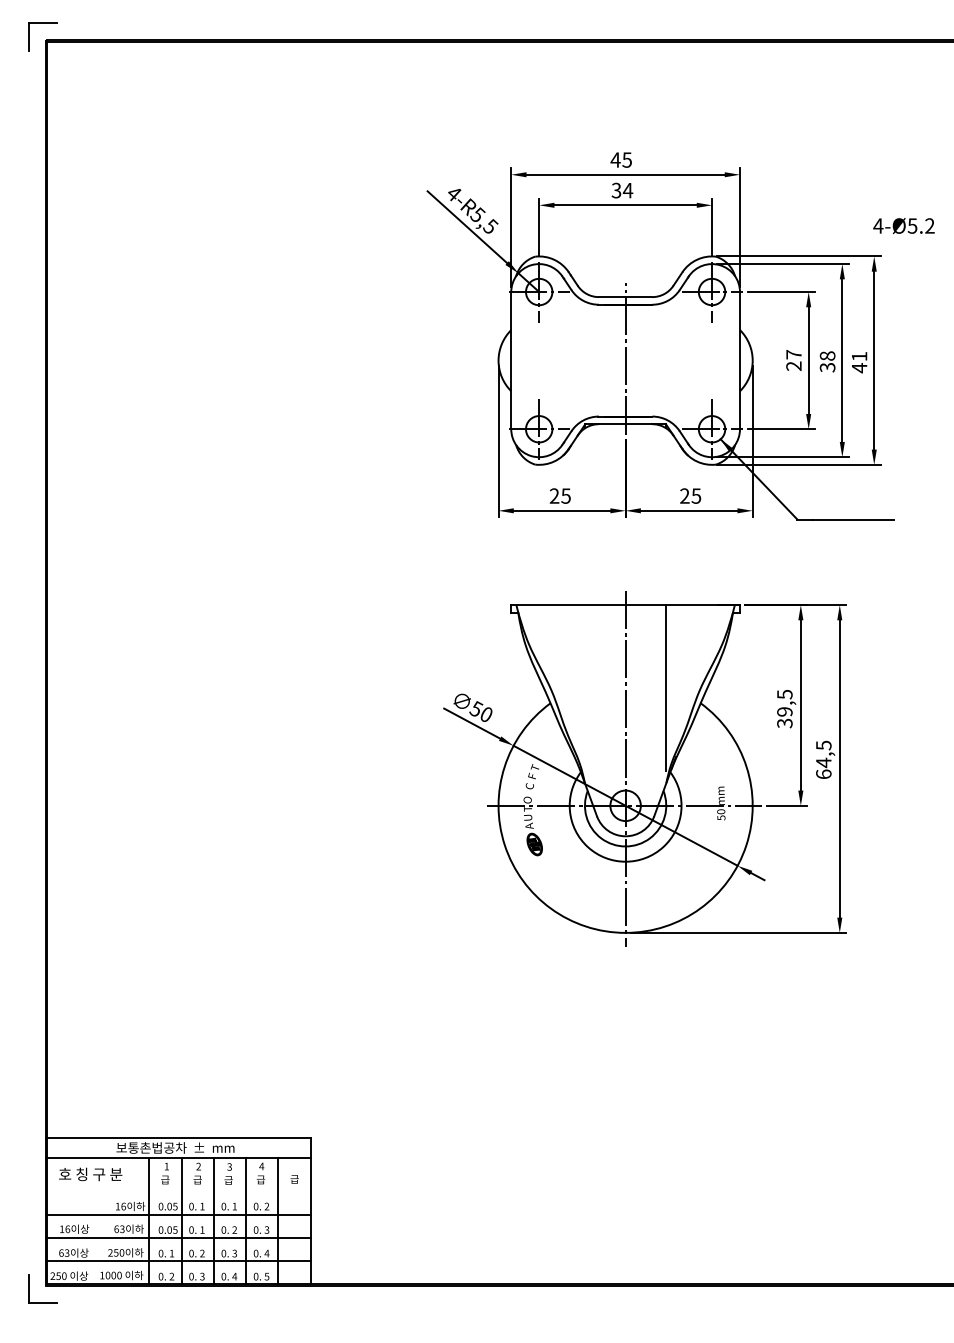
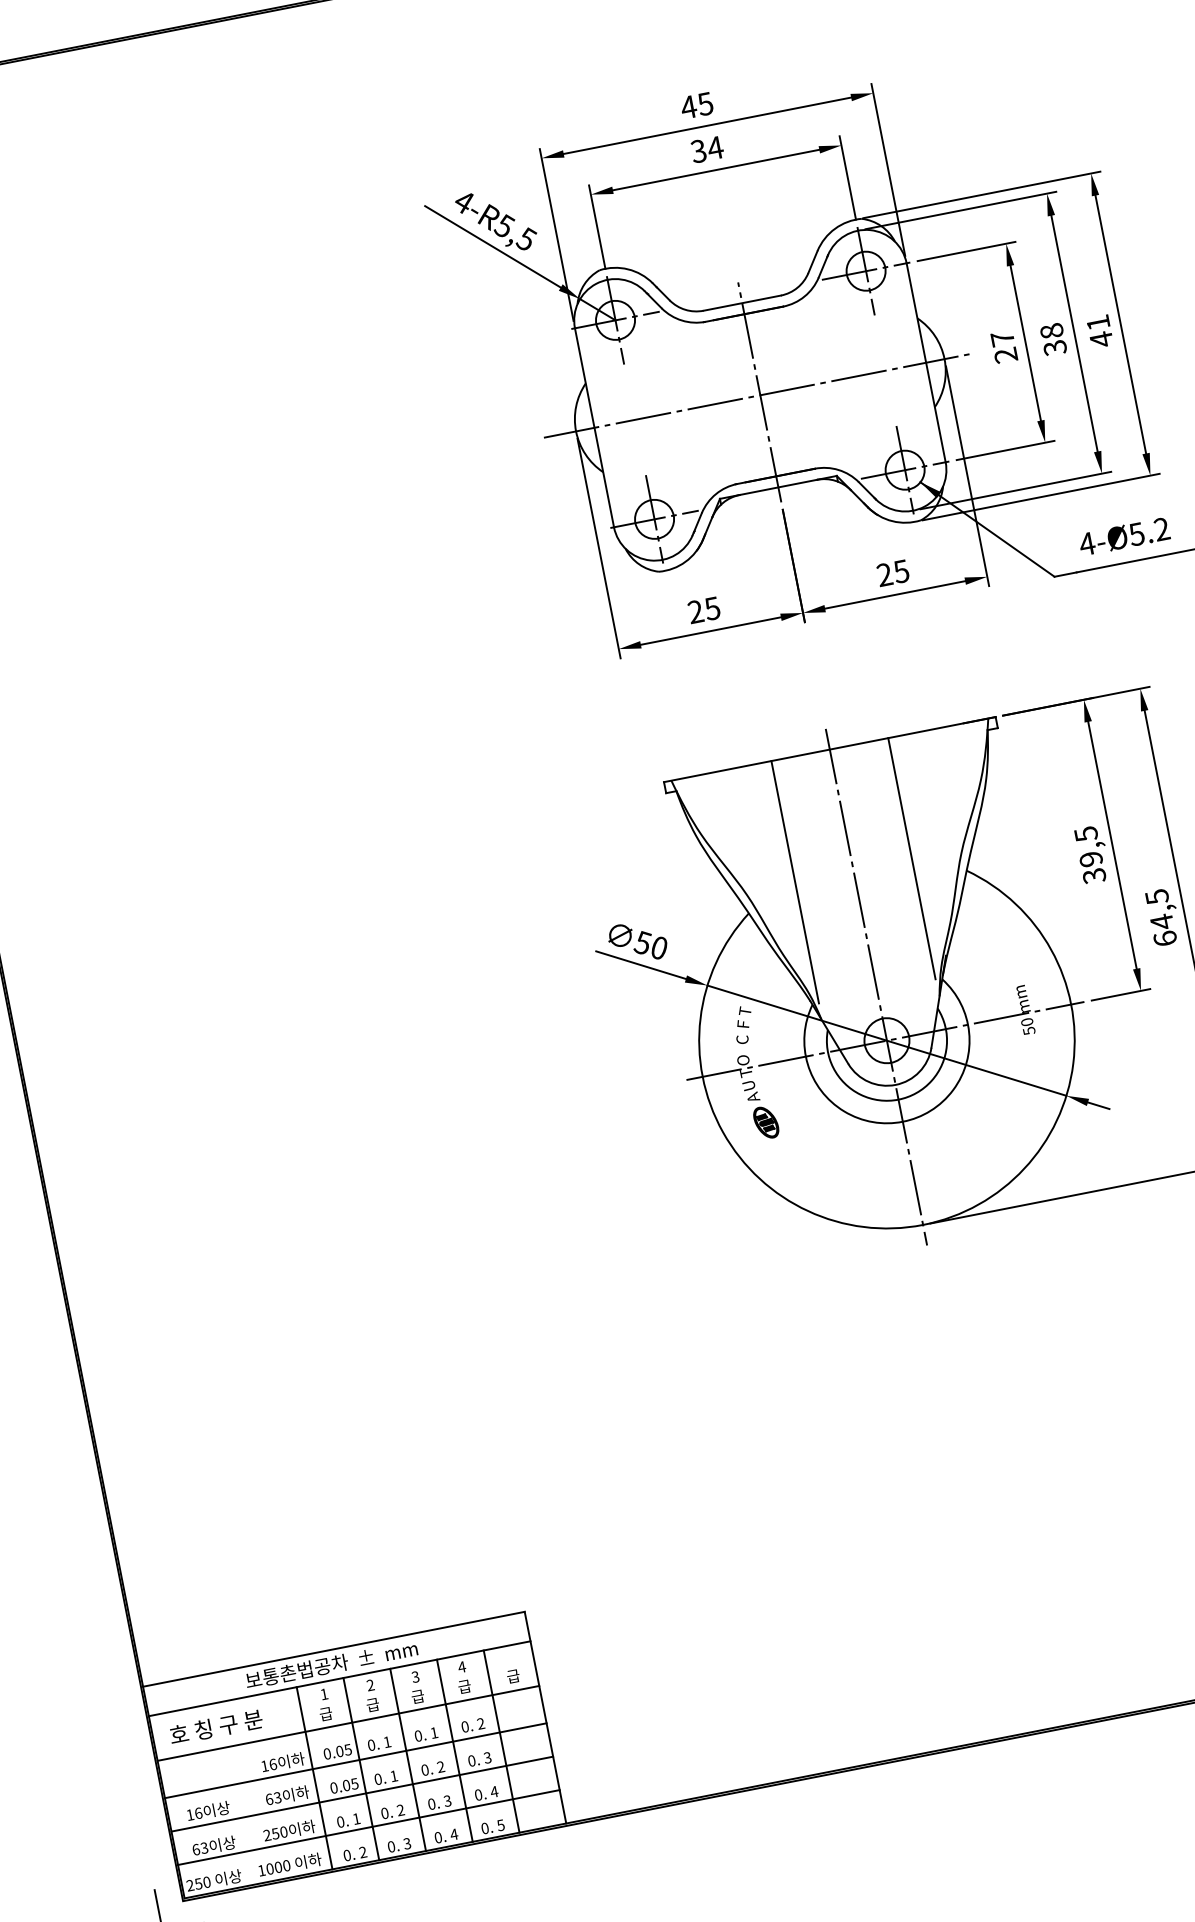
text: (903, 226) -> (1123, 537), moved
line: (624, 360) -> (758, 395), added
line: (585, 688) -> (795, 882), added
line: (178, 1189) -> (347, 1724), added

